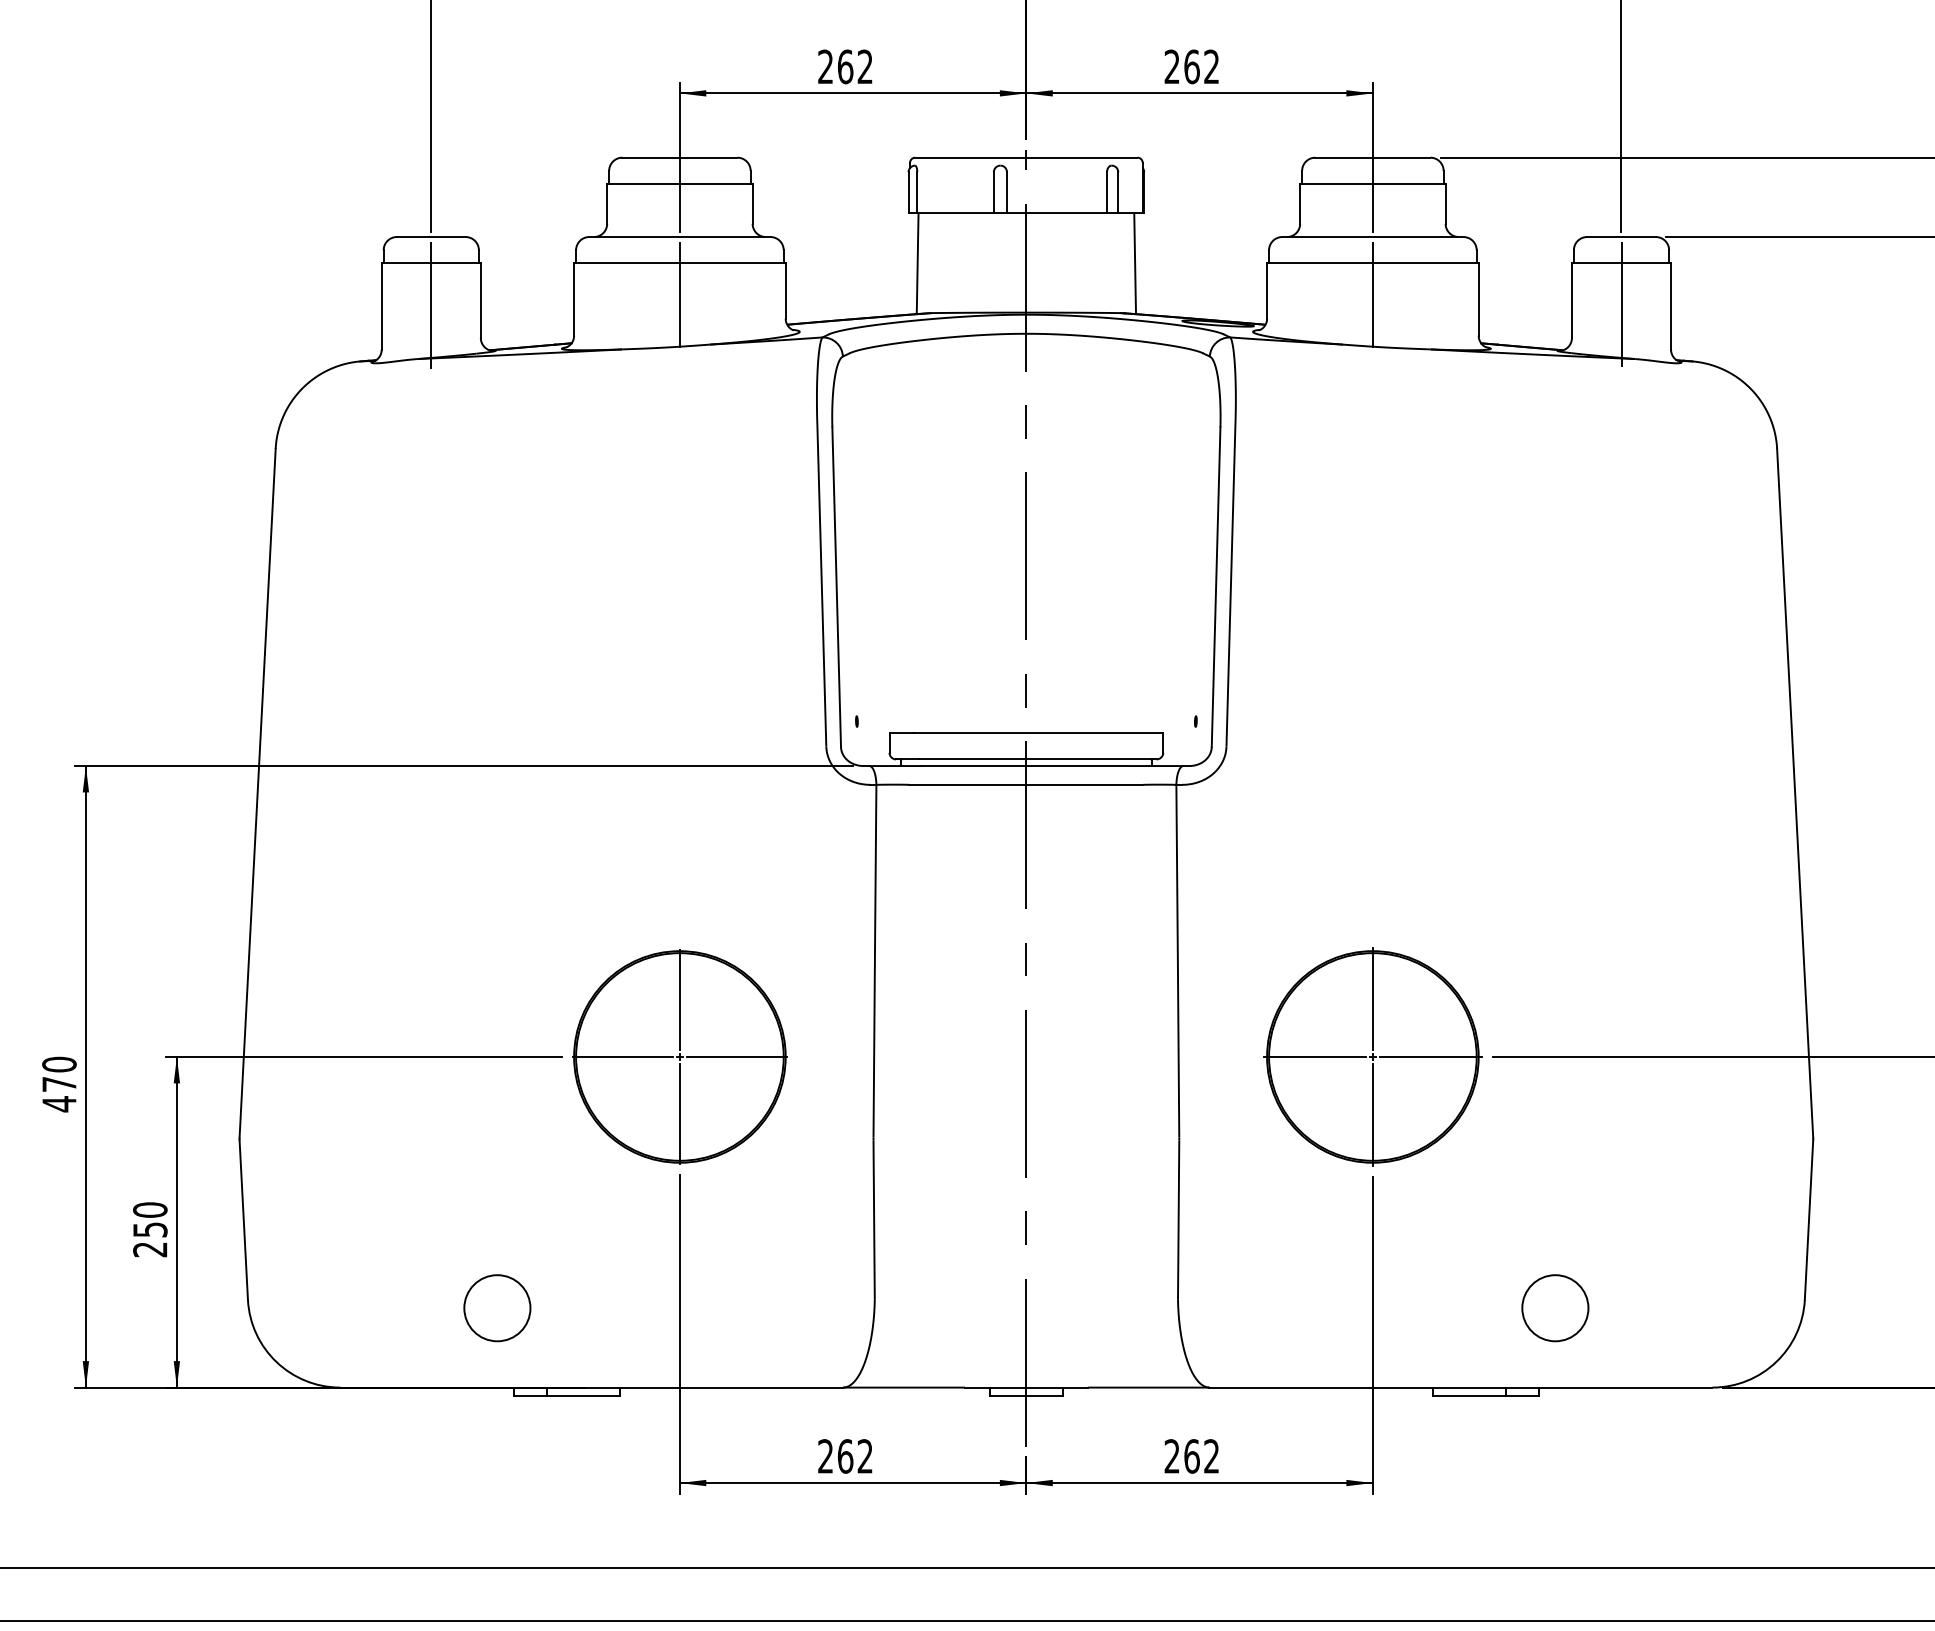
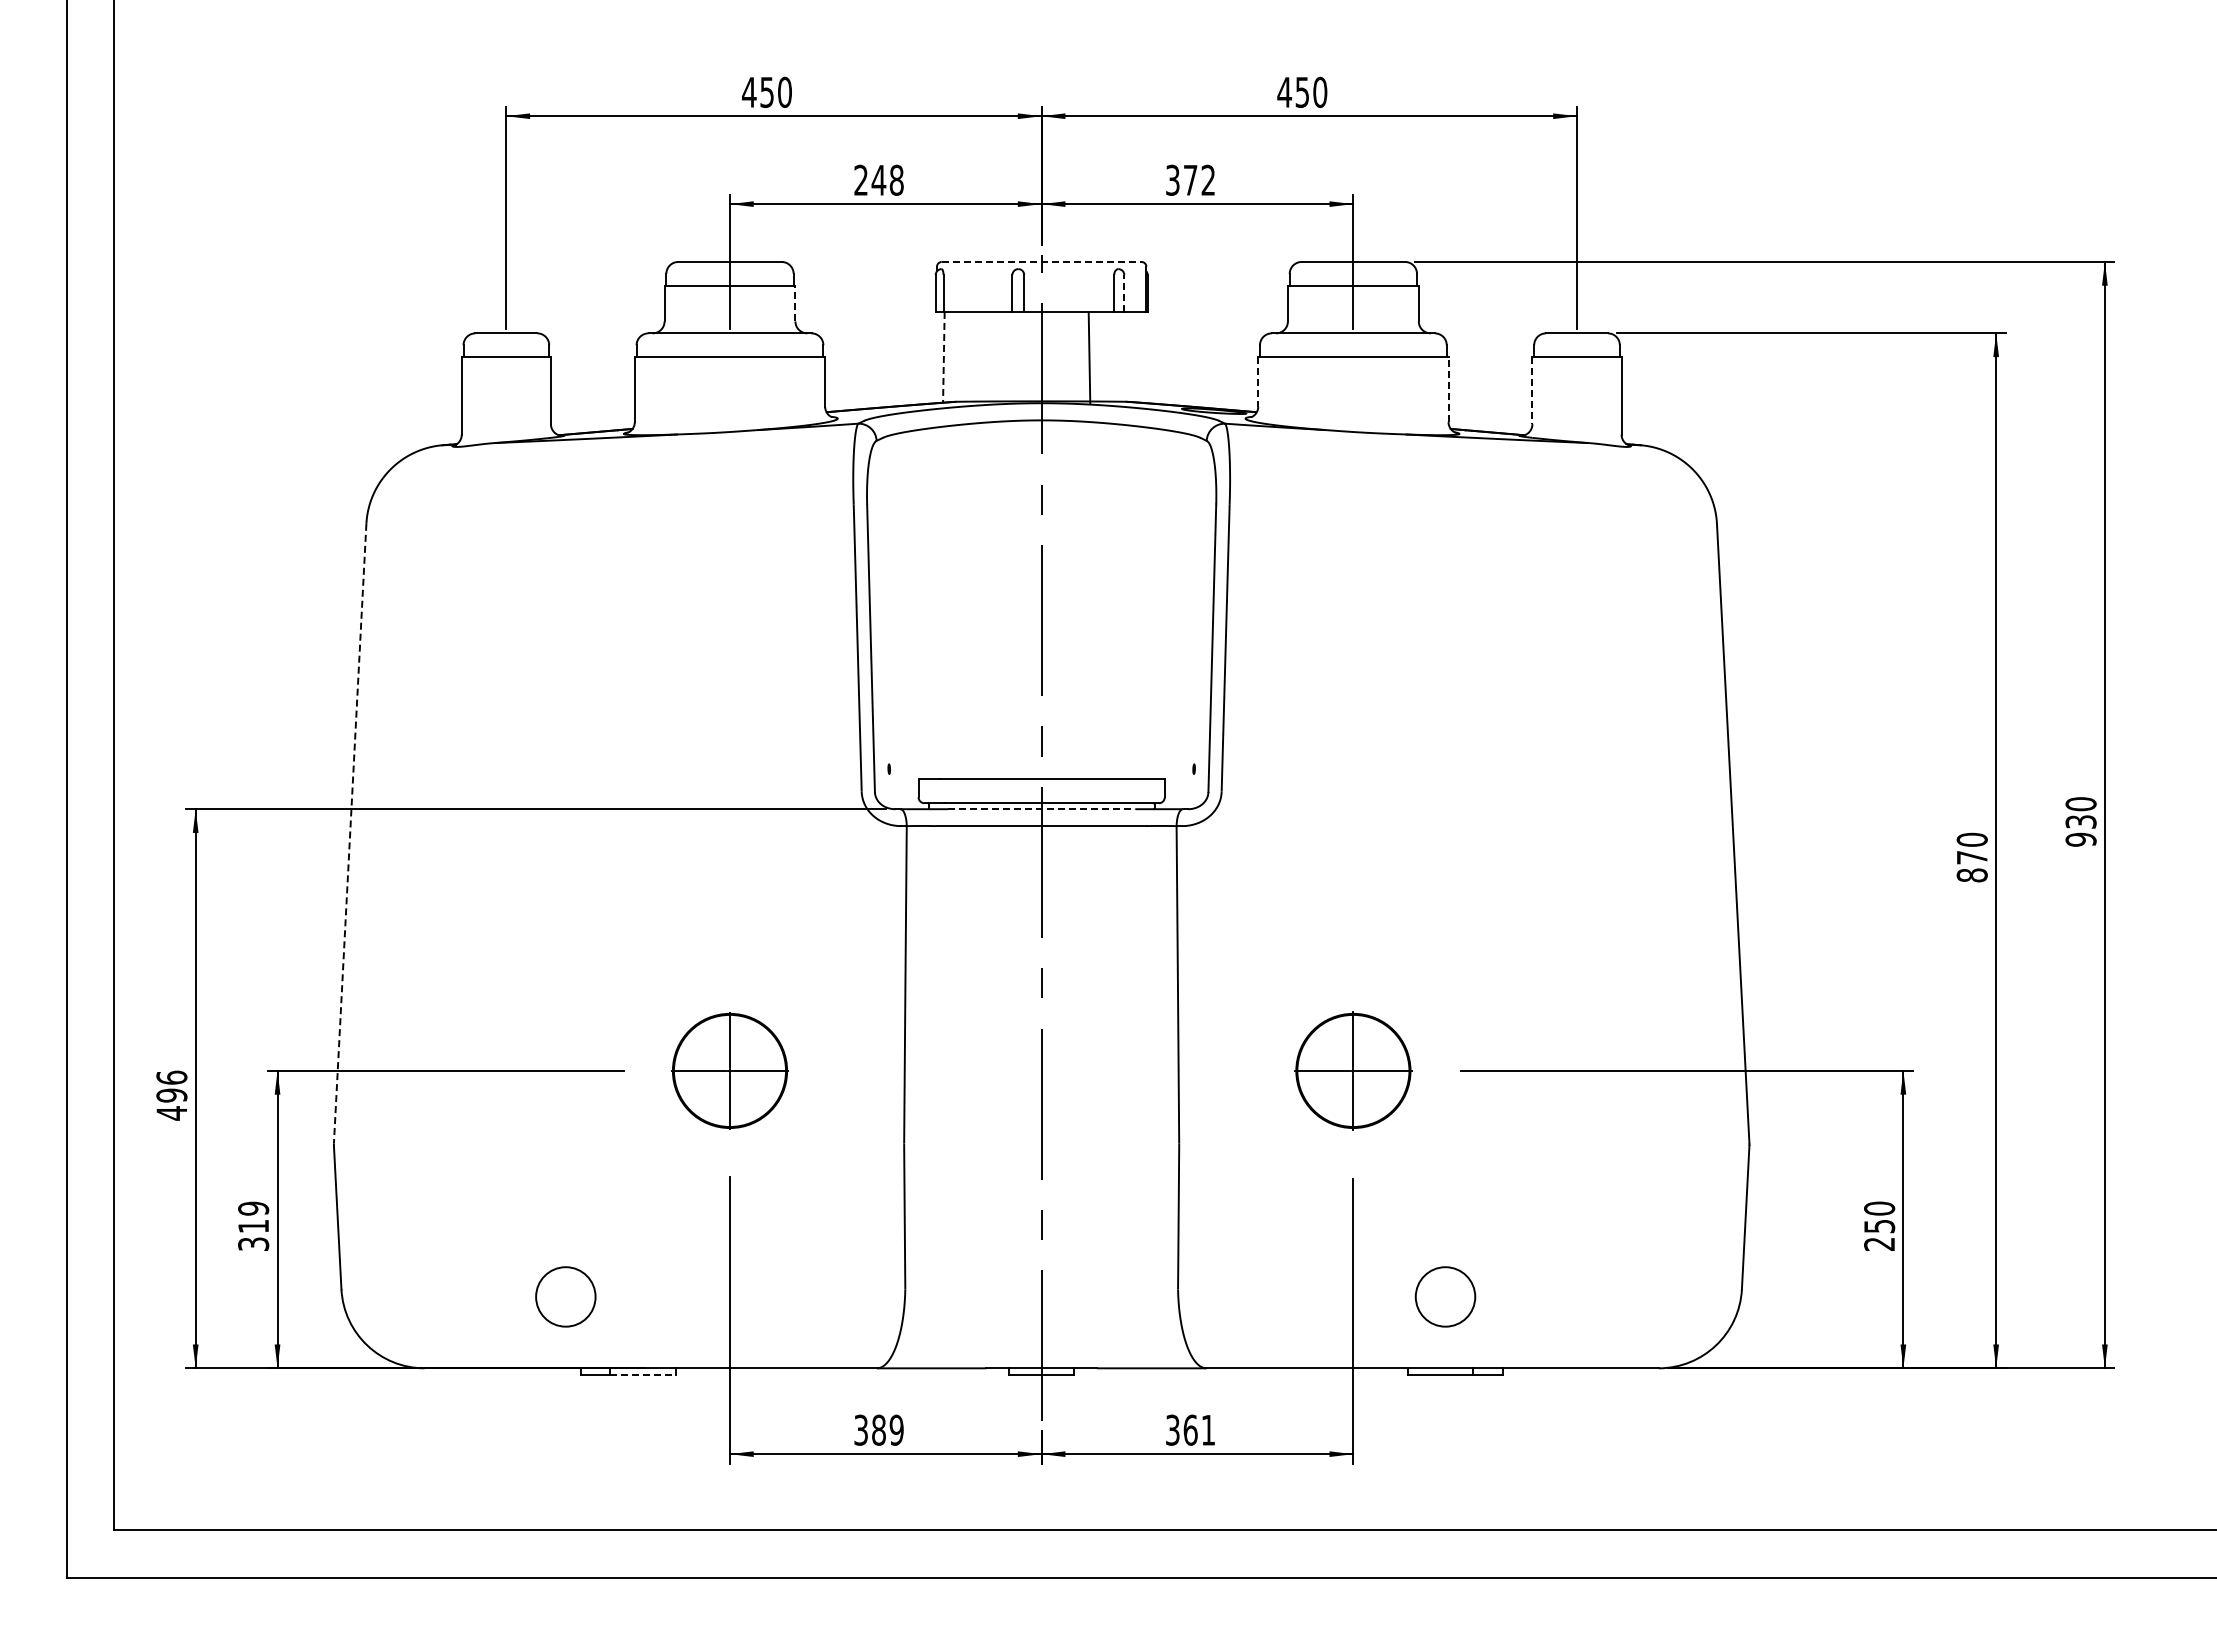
text: (854, 65) -> (887, 179), 262 -> 248
text: (1181, 65) -> (1181, 179), 262 -> 372
line: (1026, 157) -> (1041, 261), solid -> dashed
line: (1118, 192) -> (1124, 293), solid -> dashed
line: (752, 203) -> (795, 303), solid -> dashed
line: (1135, 262) -> (1089, 357), moved
line: (917, 263) -> (943, 357), solid -> dashed
line: (1267, 290) -> (1258, 381), solid -> dashed
line: (680, 295) -> (730, 385), removed
line: (1373, 295) -> (1353, 385), removed
line: (1478, 299) -> (1448, 389), solid -> dashed
line: (1572, 301) -> (1532, 391), solid -> dashed
line: (431, 305) -> (506, 394), removed
line: (1622, 305) -> (1577, 394), removed
line: (1026, 766) -> (1041, 809), solid -> dashed
line: (258, 794) -> (350, 834), solid -> dashed
part: (679, 1056) -> (729, 1070), size x0.6
part: (1373, 1056) -> (1353, 1070), size x0.6
text: (59, 1074) -> (171, 1086), 470 -> 496
text: (150, 1228) -> (253, 1225), 250 -> 319
circle: (1555, 1307) -> (1445, 1296), moved
line: (583, 1395) -> (643, 1375), solid -> dashed
text: (844, 1455) -> (878, 1429), 262 -> 389
text: (1191, 1455) -> (1190, 1429), 262 -> 361

